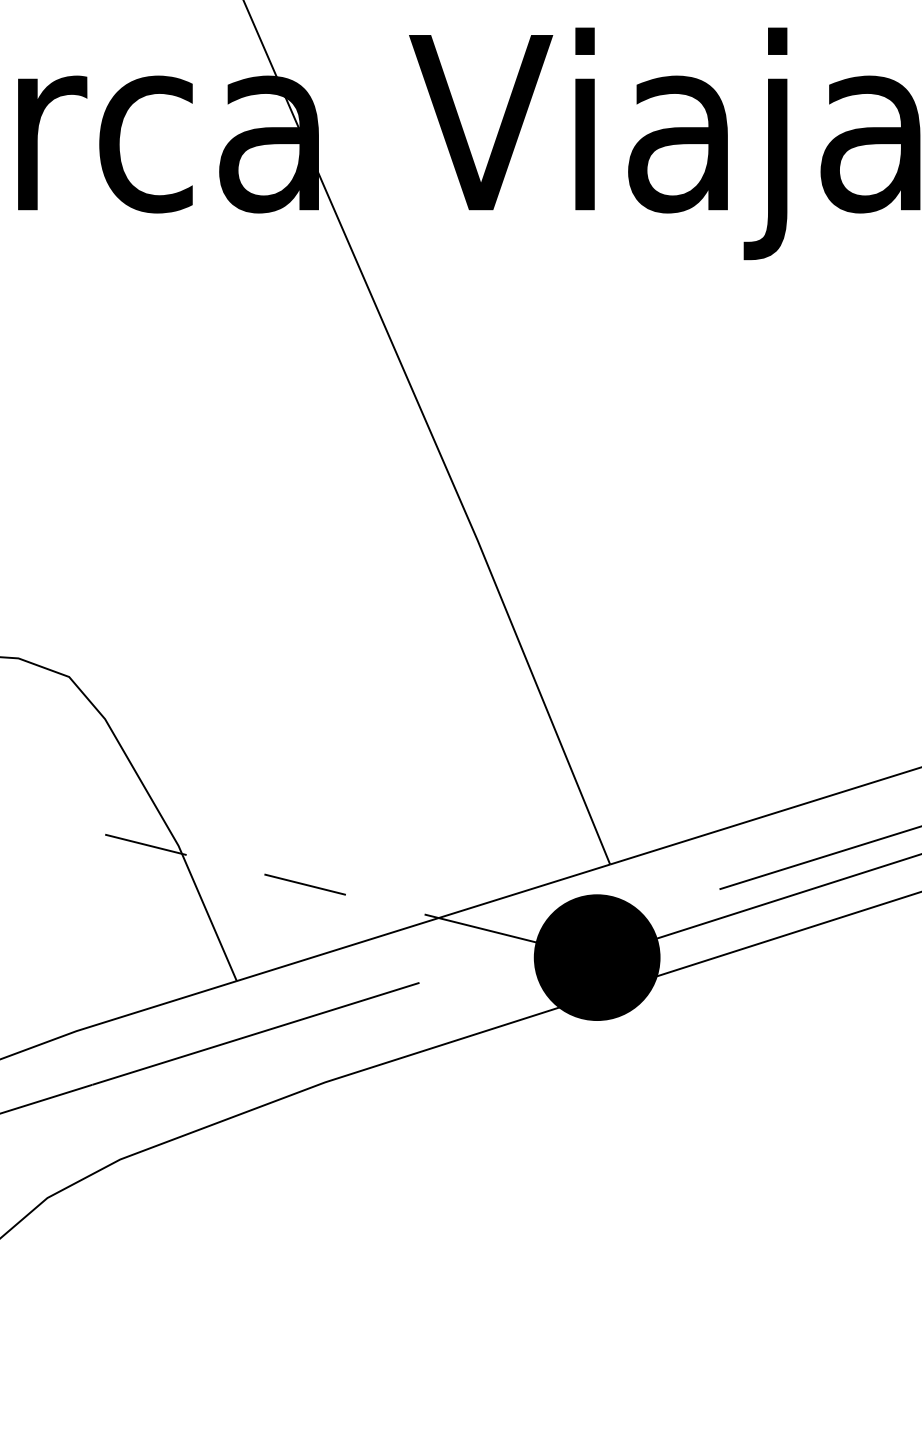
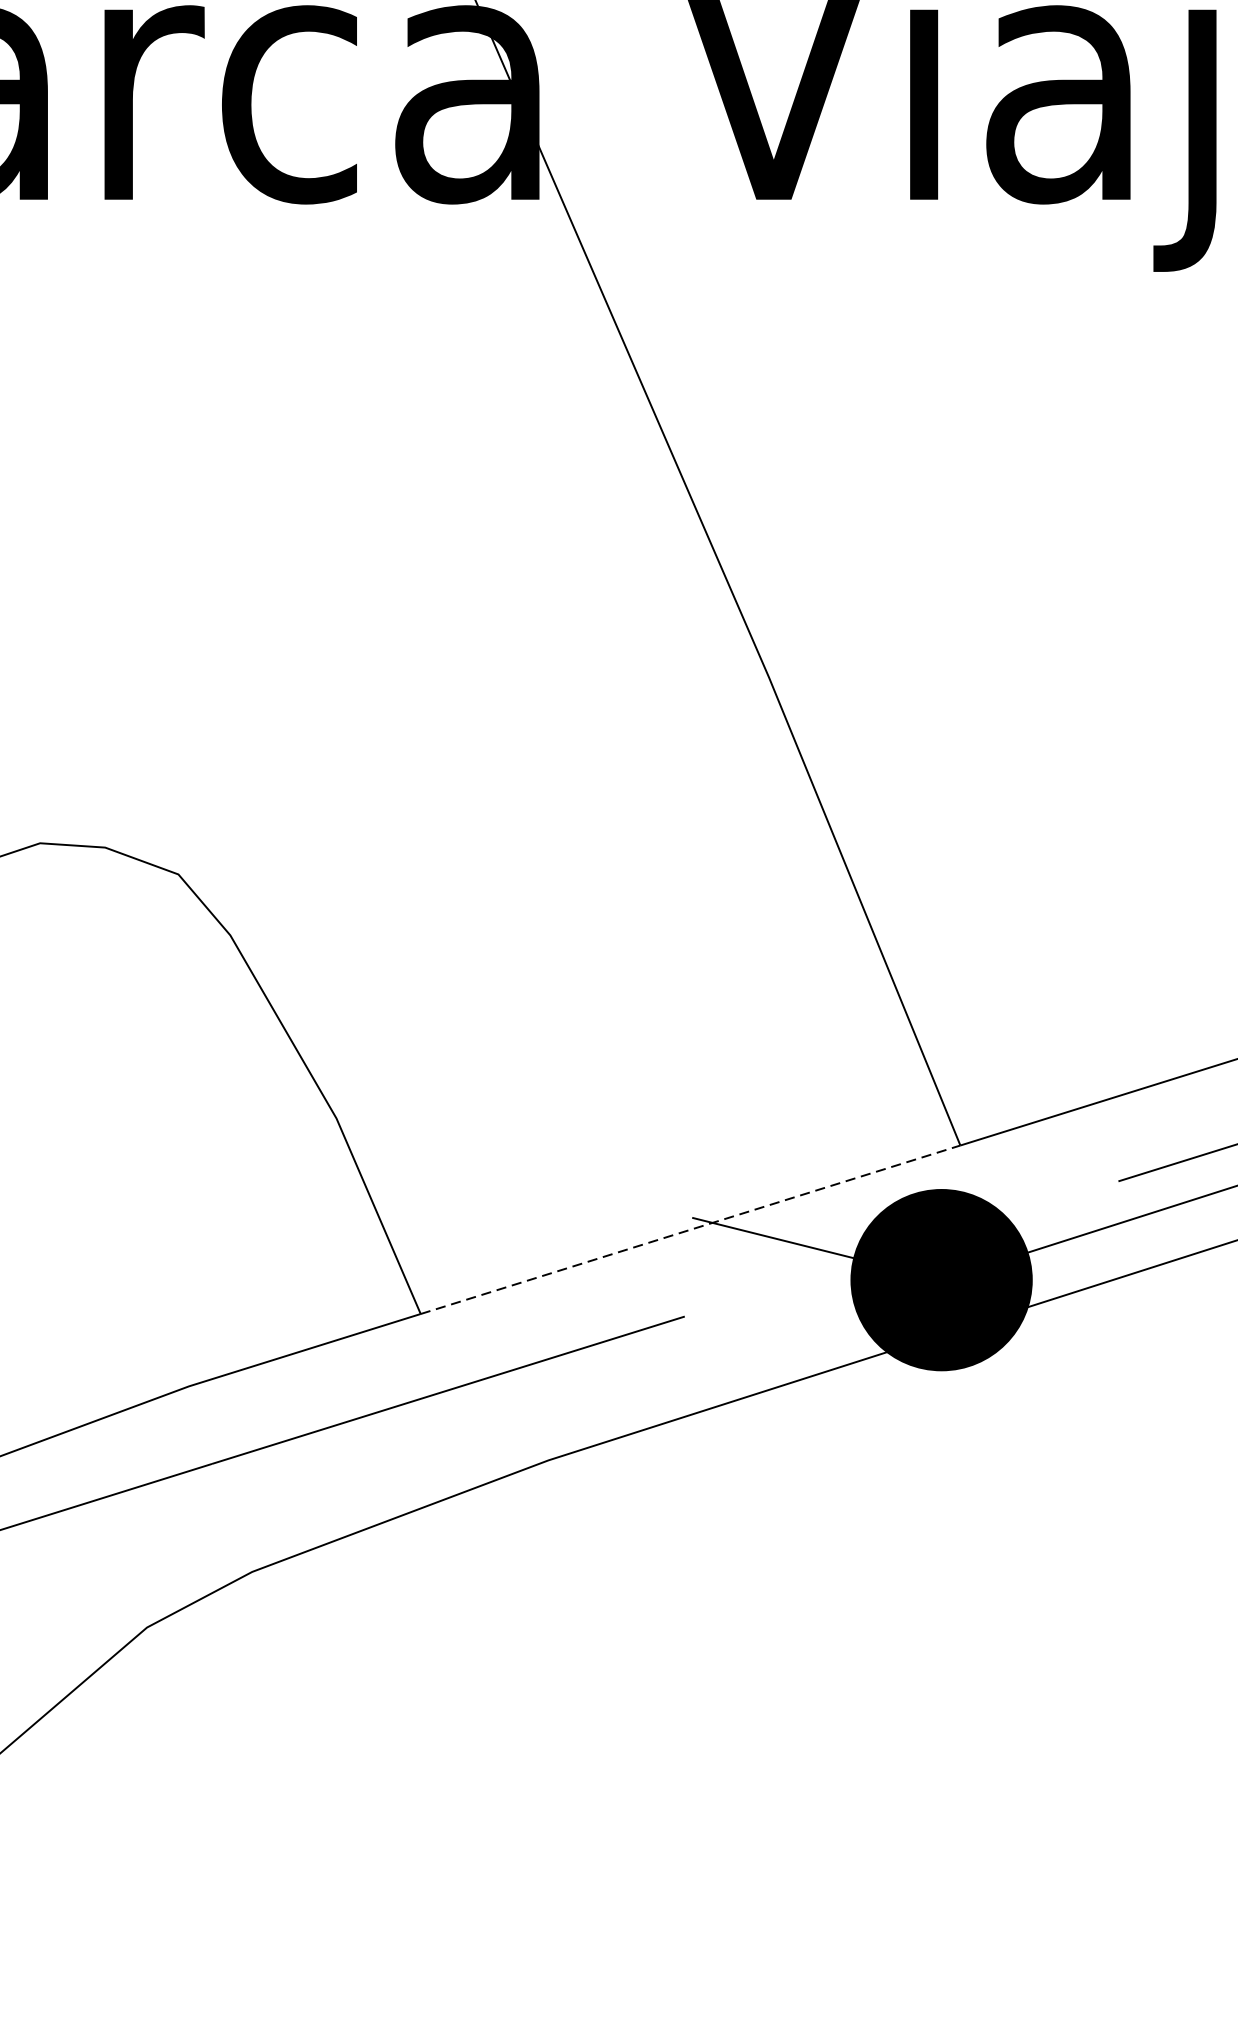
line: (145, 844) -> (288, 1116), removed
line: (304, 884) -> (518, 1174), removed
line: (423, 922) -> (690, 1229), solid -> dashed

